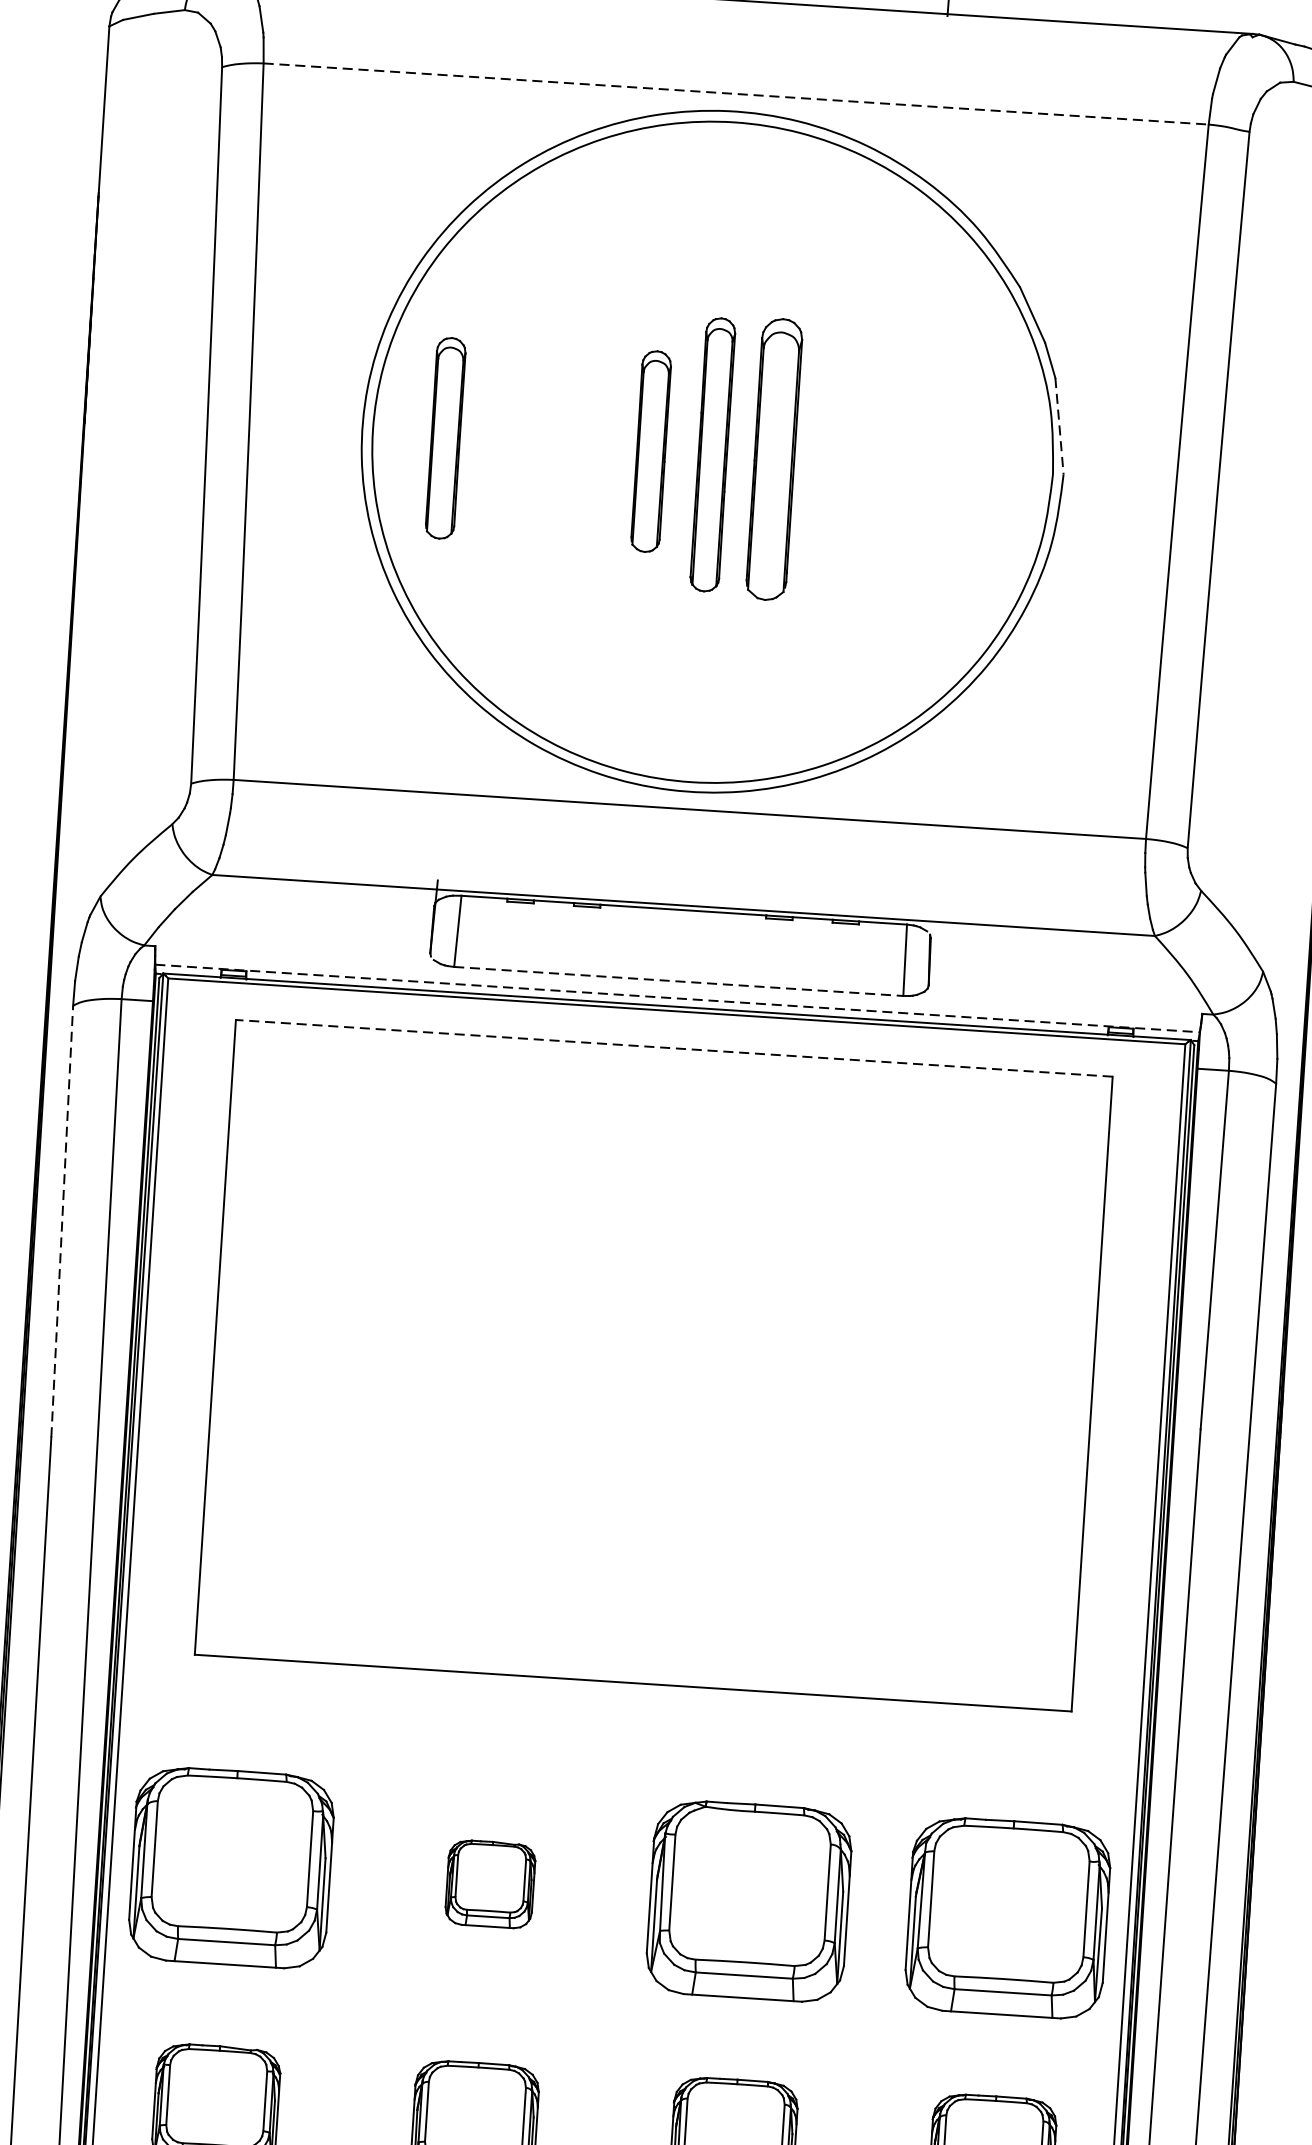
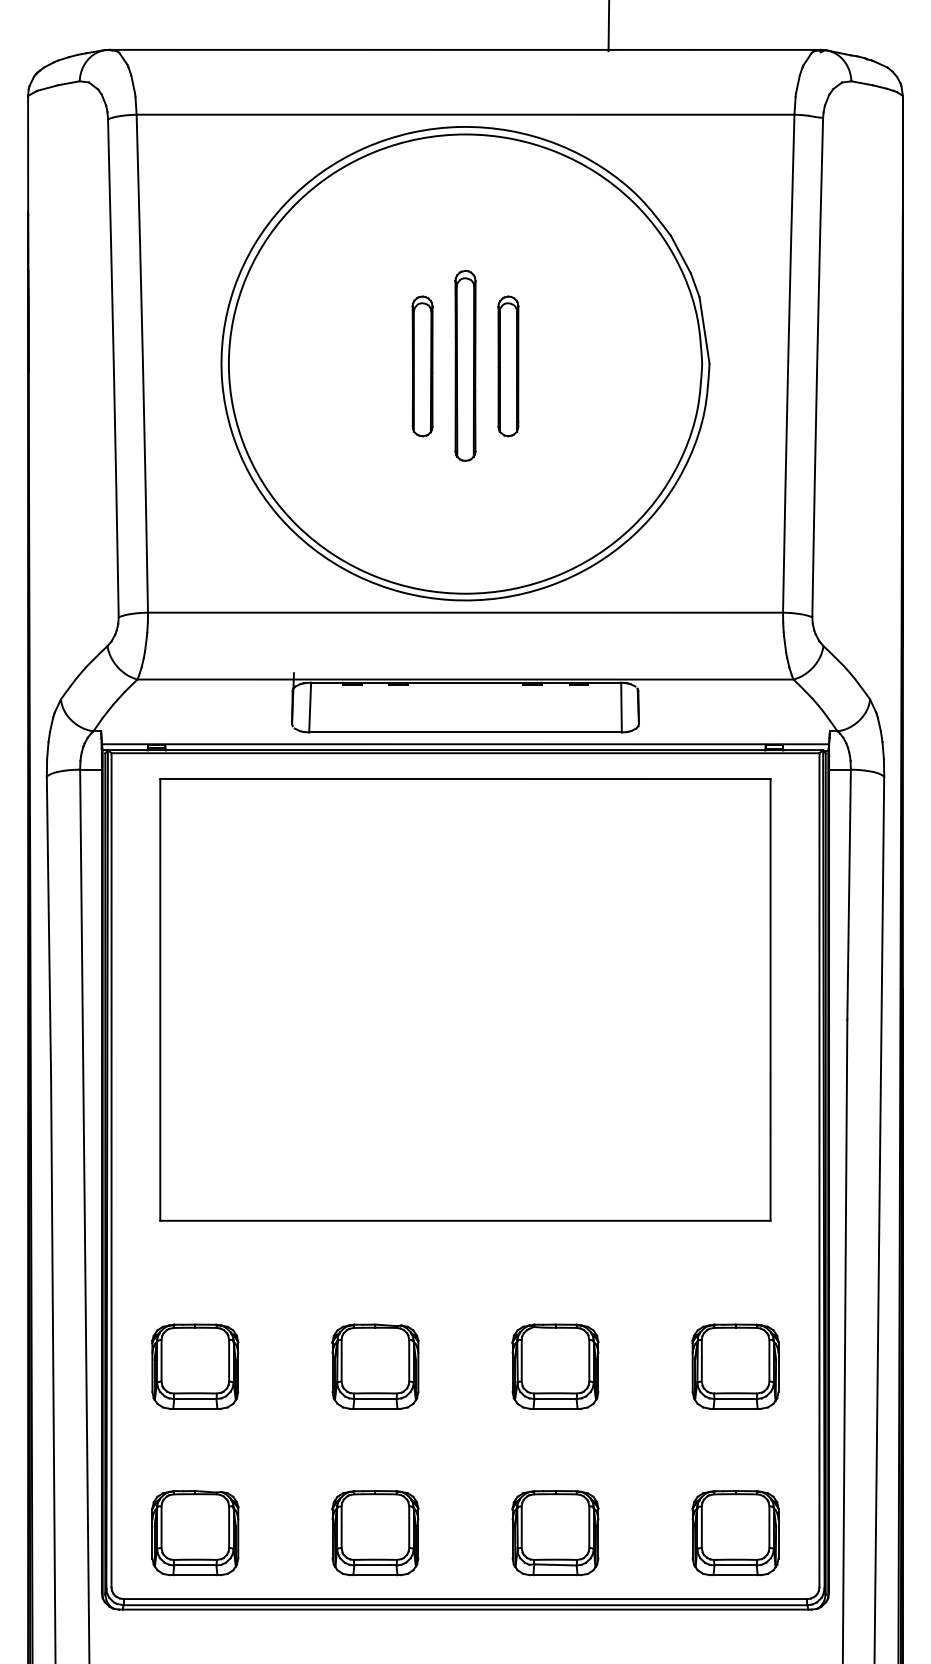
line: (736, 93) -> (465, 114), dashed -> solid
line: (1059, 426) -> (704, 330), dashed -> solid
part: (445, 438) -> (279, 366), removed
part: (774, 459) -> (508, 366), size x0.71
line: (680, 981) -> (466, 732), dashed -> solid
line: (677, 998) -> (465, 744), dashed -> solid
line: (672, 1047) -> (464, 778), dashed -> solid
line: (61, 1220) -> (48, 925), dashed -> solid
part: (231, 1867) -> (195, 1366), size x0.62
part: (490, 1884) -> (375, 1366), size x1.43
part: (749, 1900) -> (555, 1366), size x0.62
part: (1007, 1917) -> (735, 1366), size x0.62

